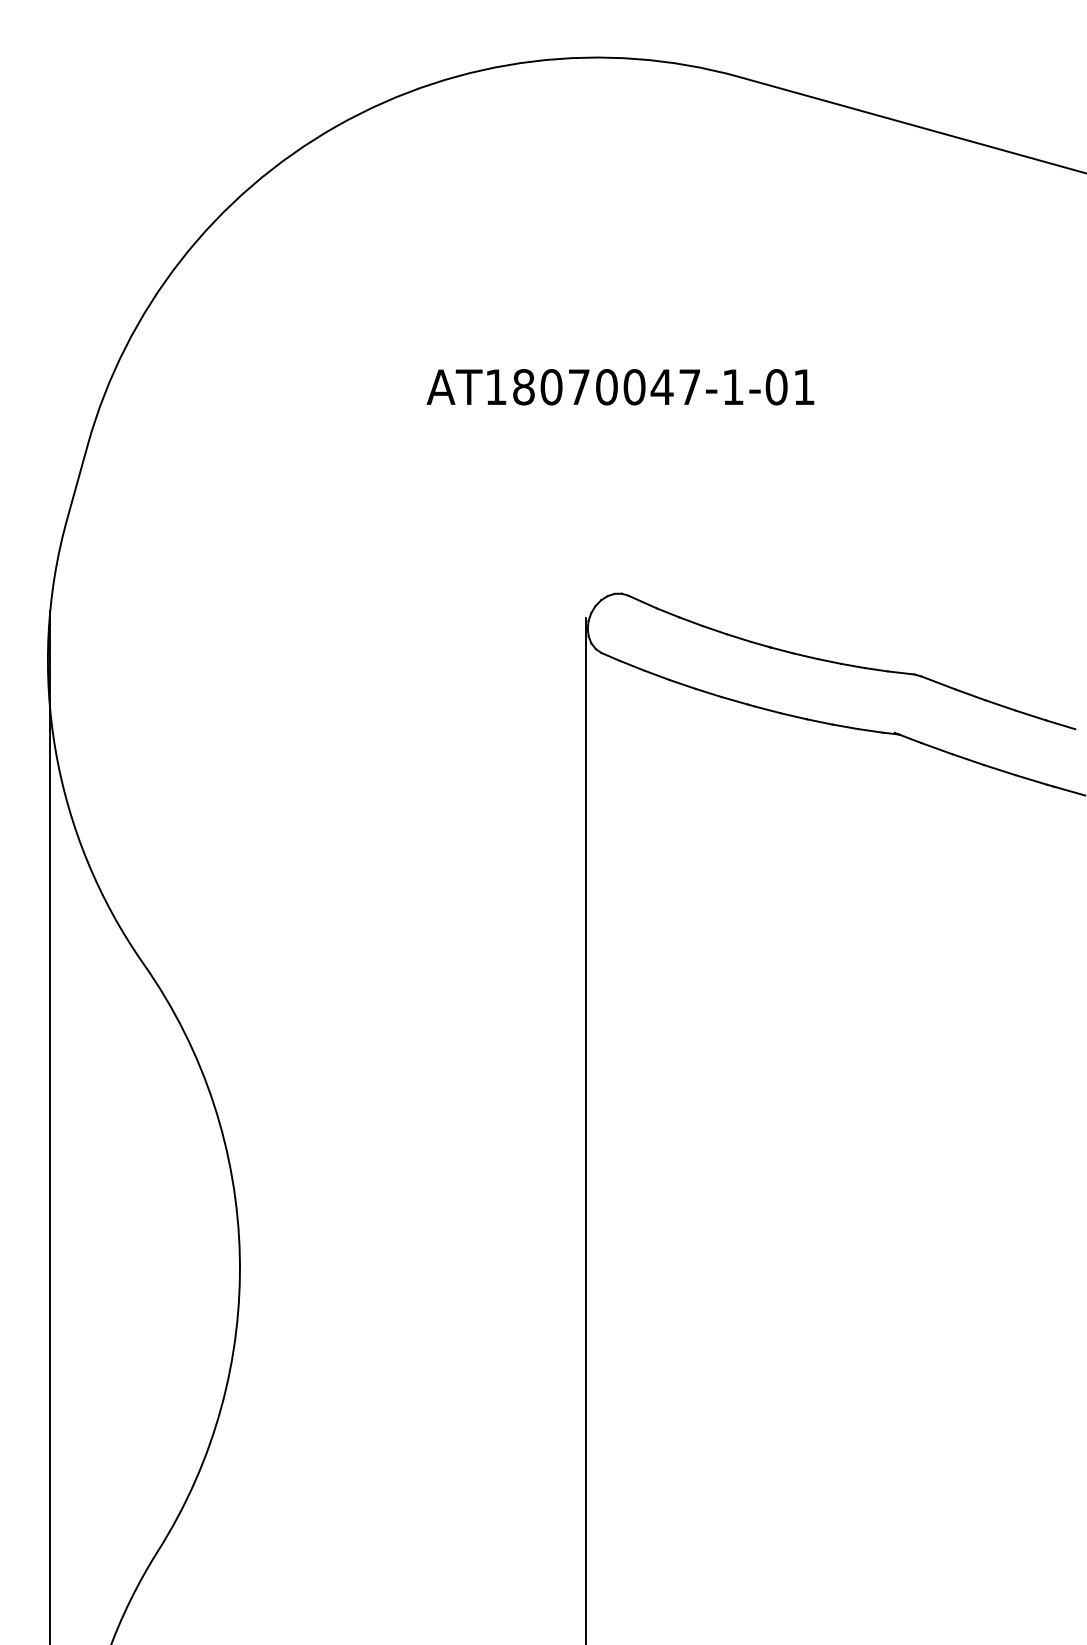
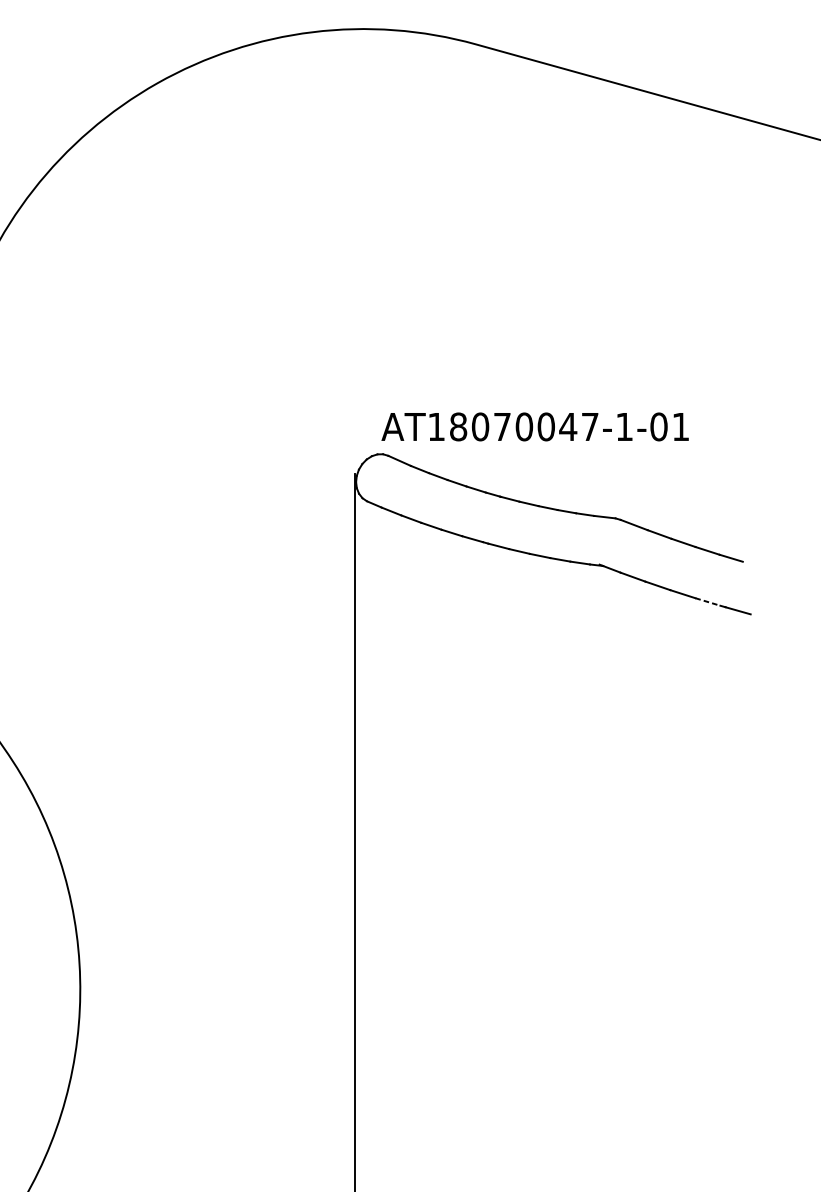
text: (620, 387) -> (535, 427), moved
line: (1031, 780) -> (708, 602), solid -> dashed

